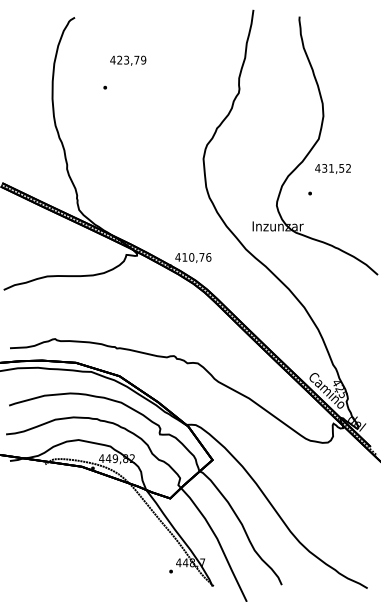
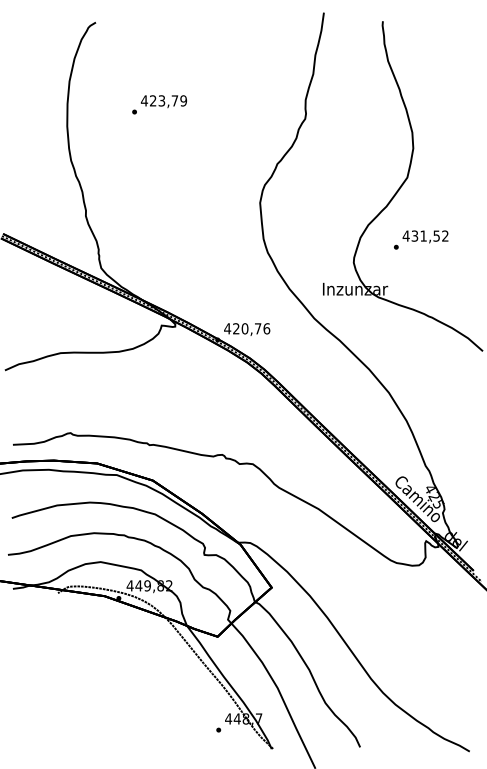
text: (127, 60) -> (163, 101), moved
text: (332, 168) -> (425, 236), moved
text: (185, 257) -> (236, 328), 410,76 -> 420,76

